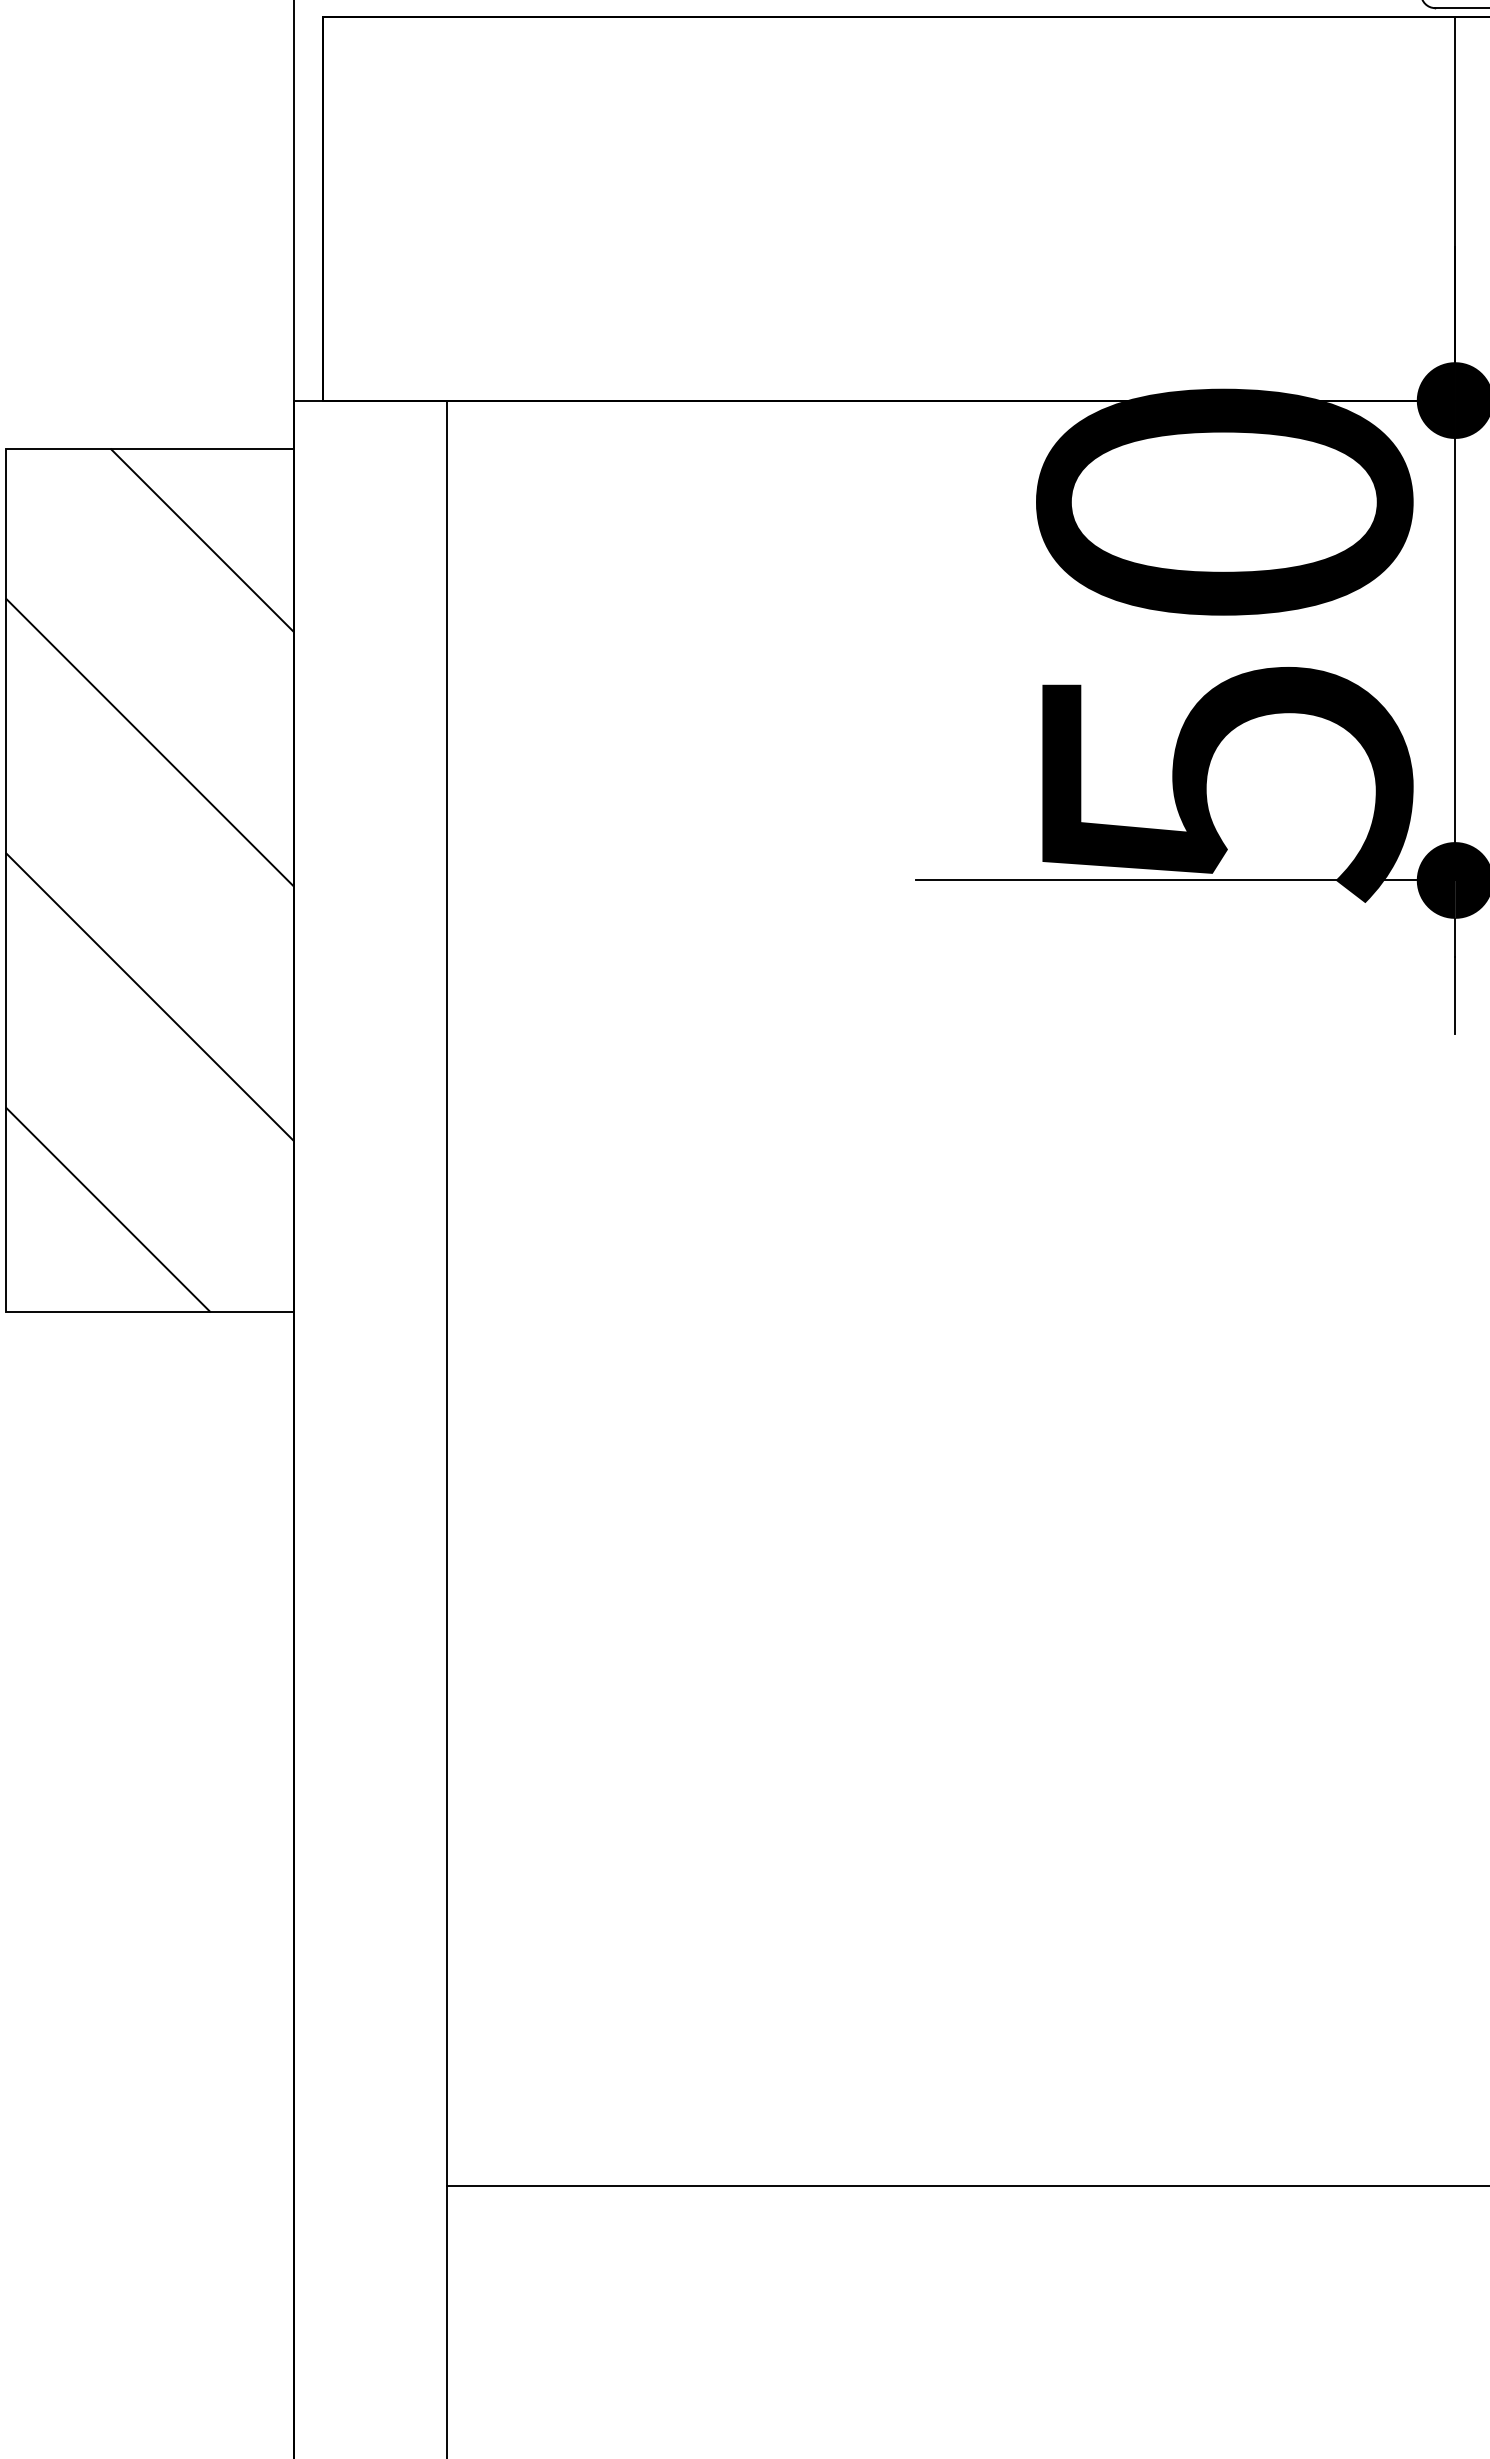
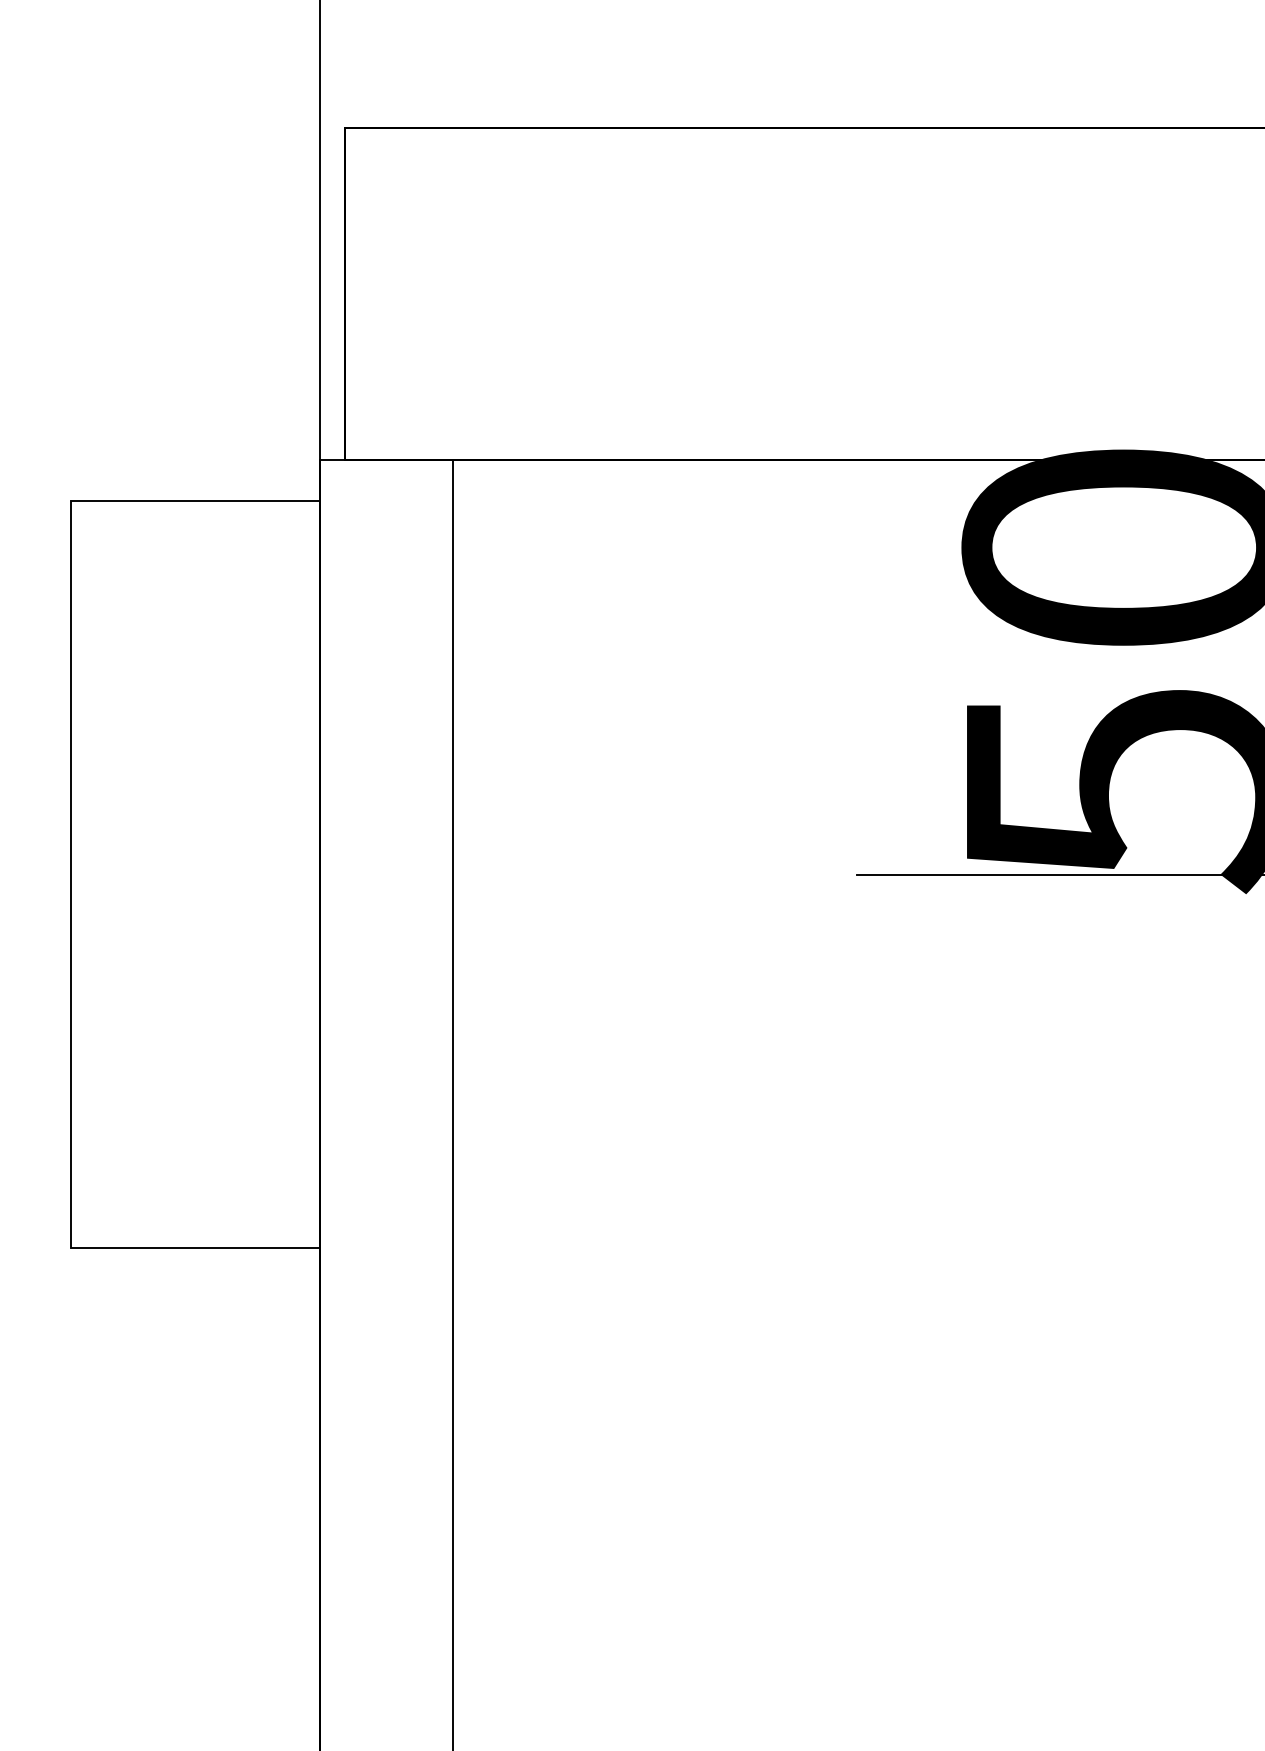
hatch: (149, 880) -> (195, 874), removed

